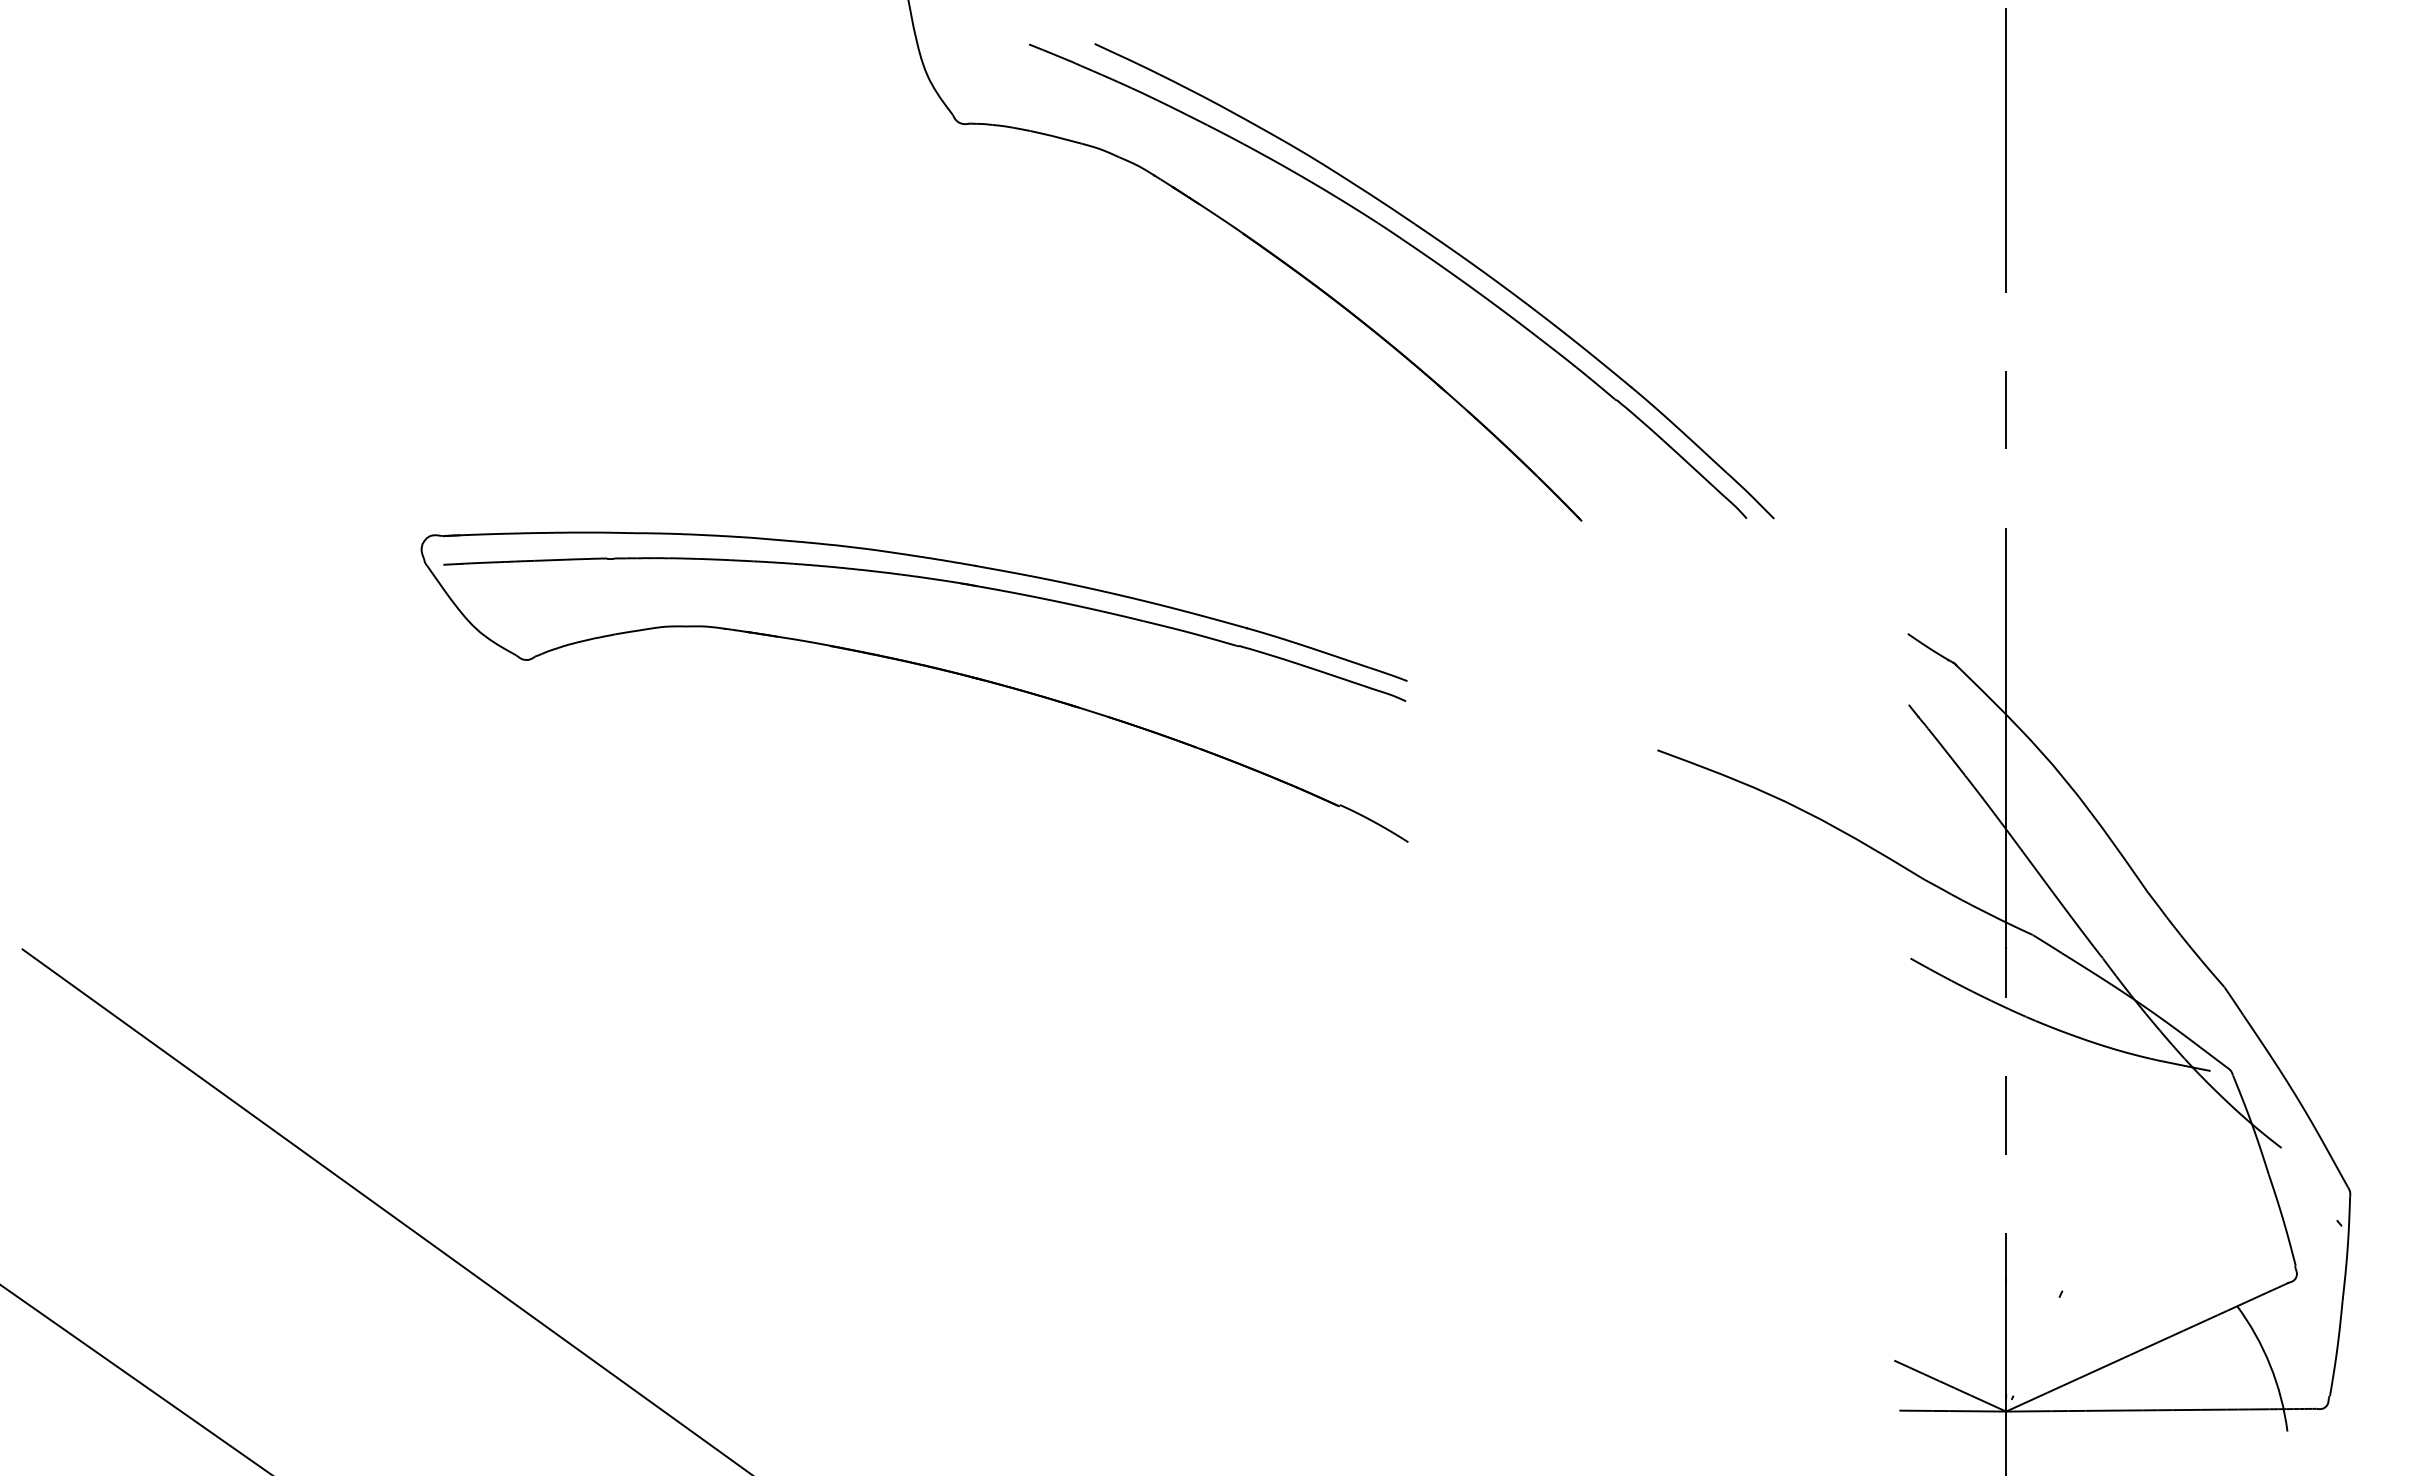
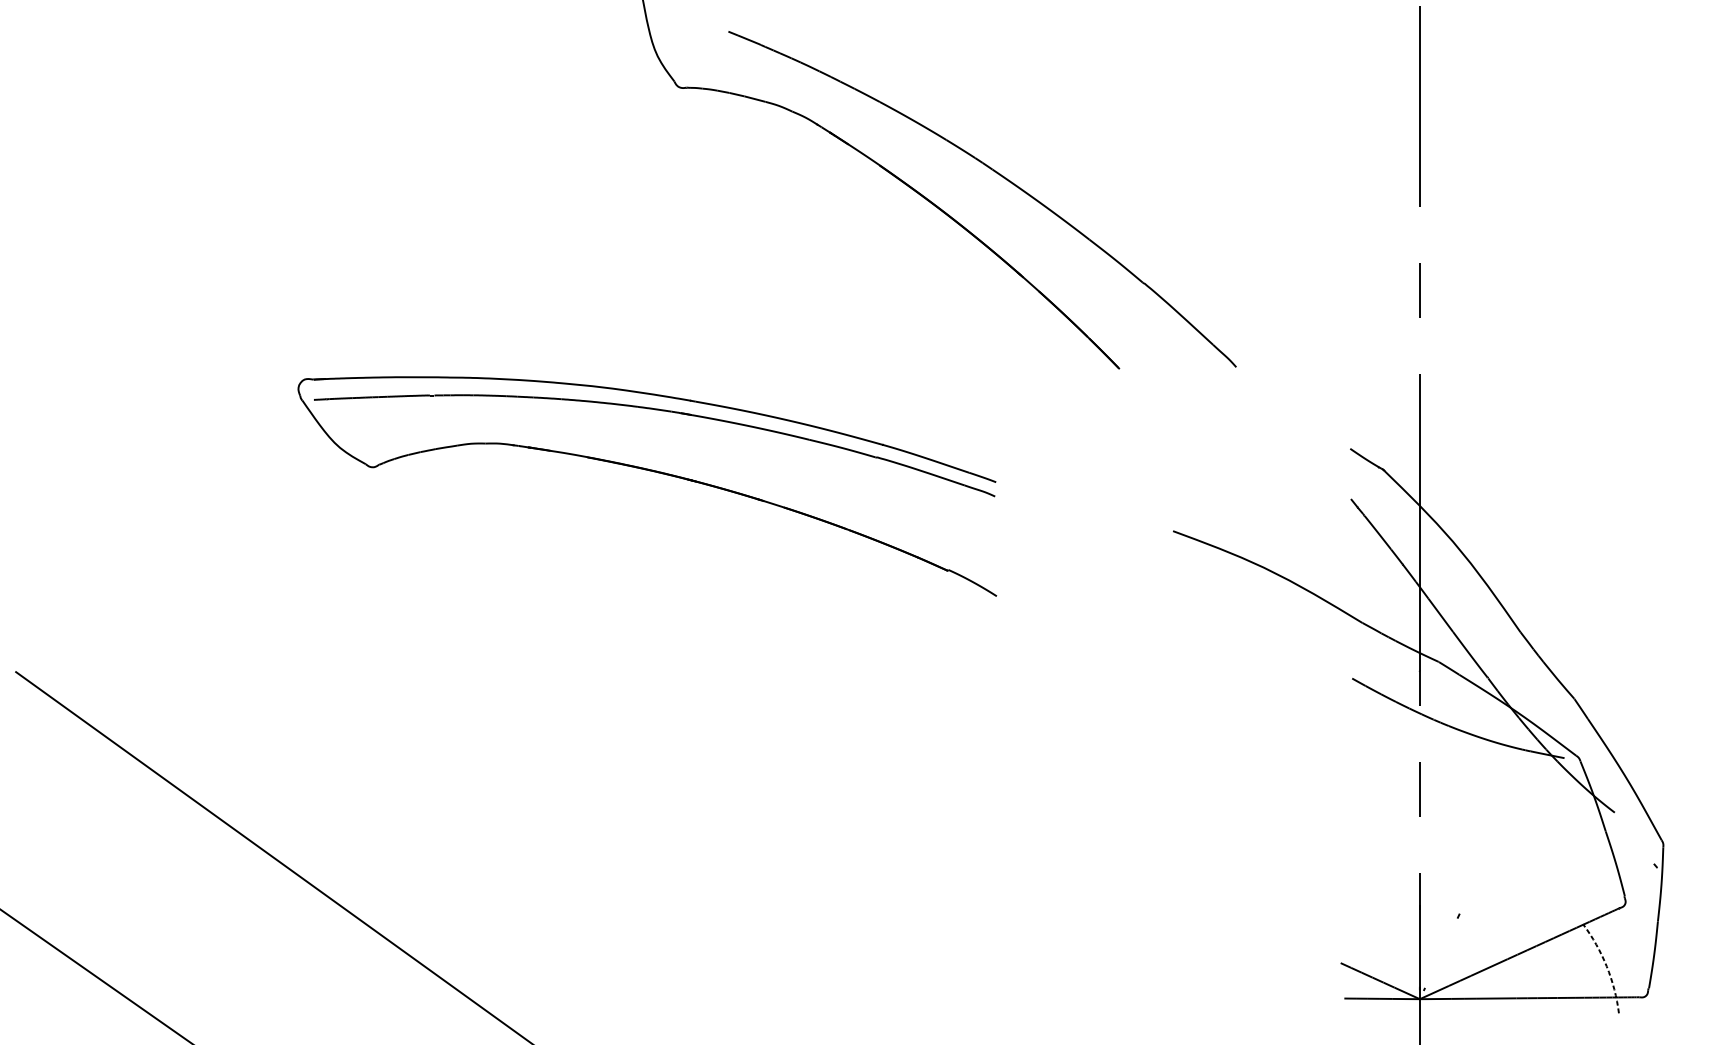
part: (1452, 251) -> (1028, 178), removed
arc: (2270, 1365) -> (1606, 966), solid -> dashed

